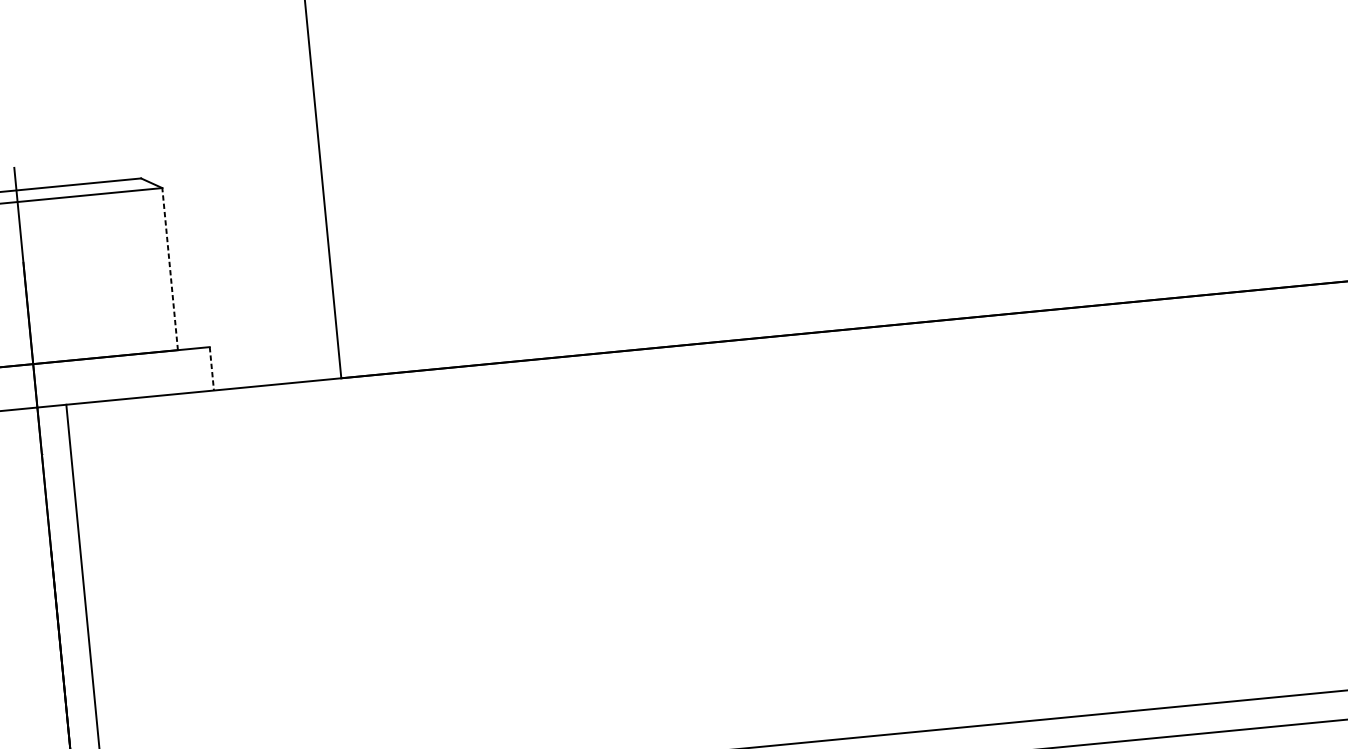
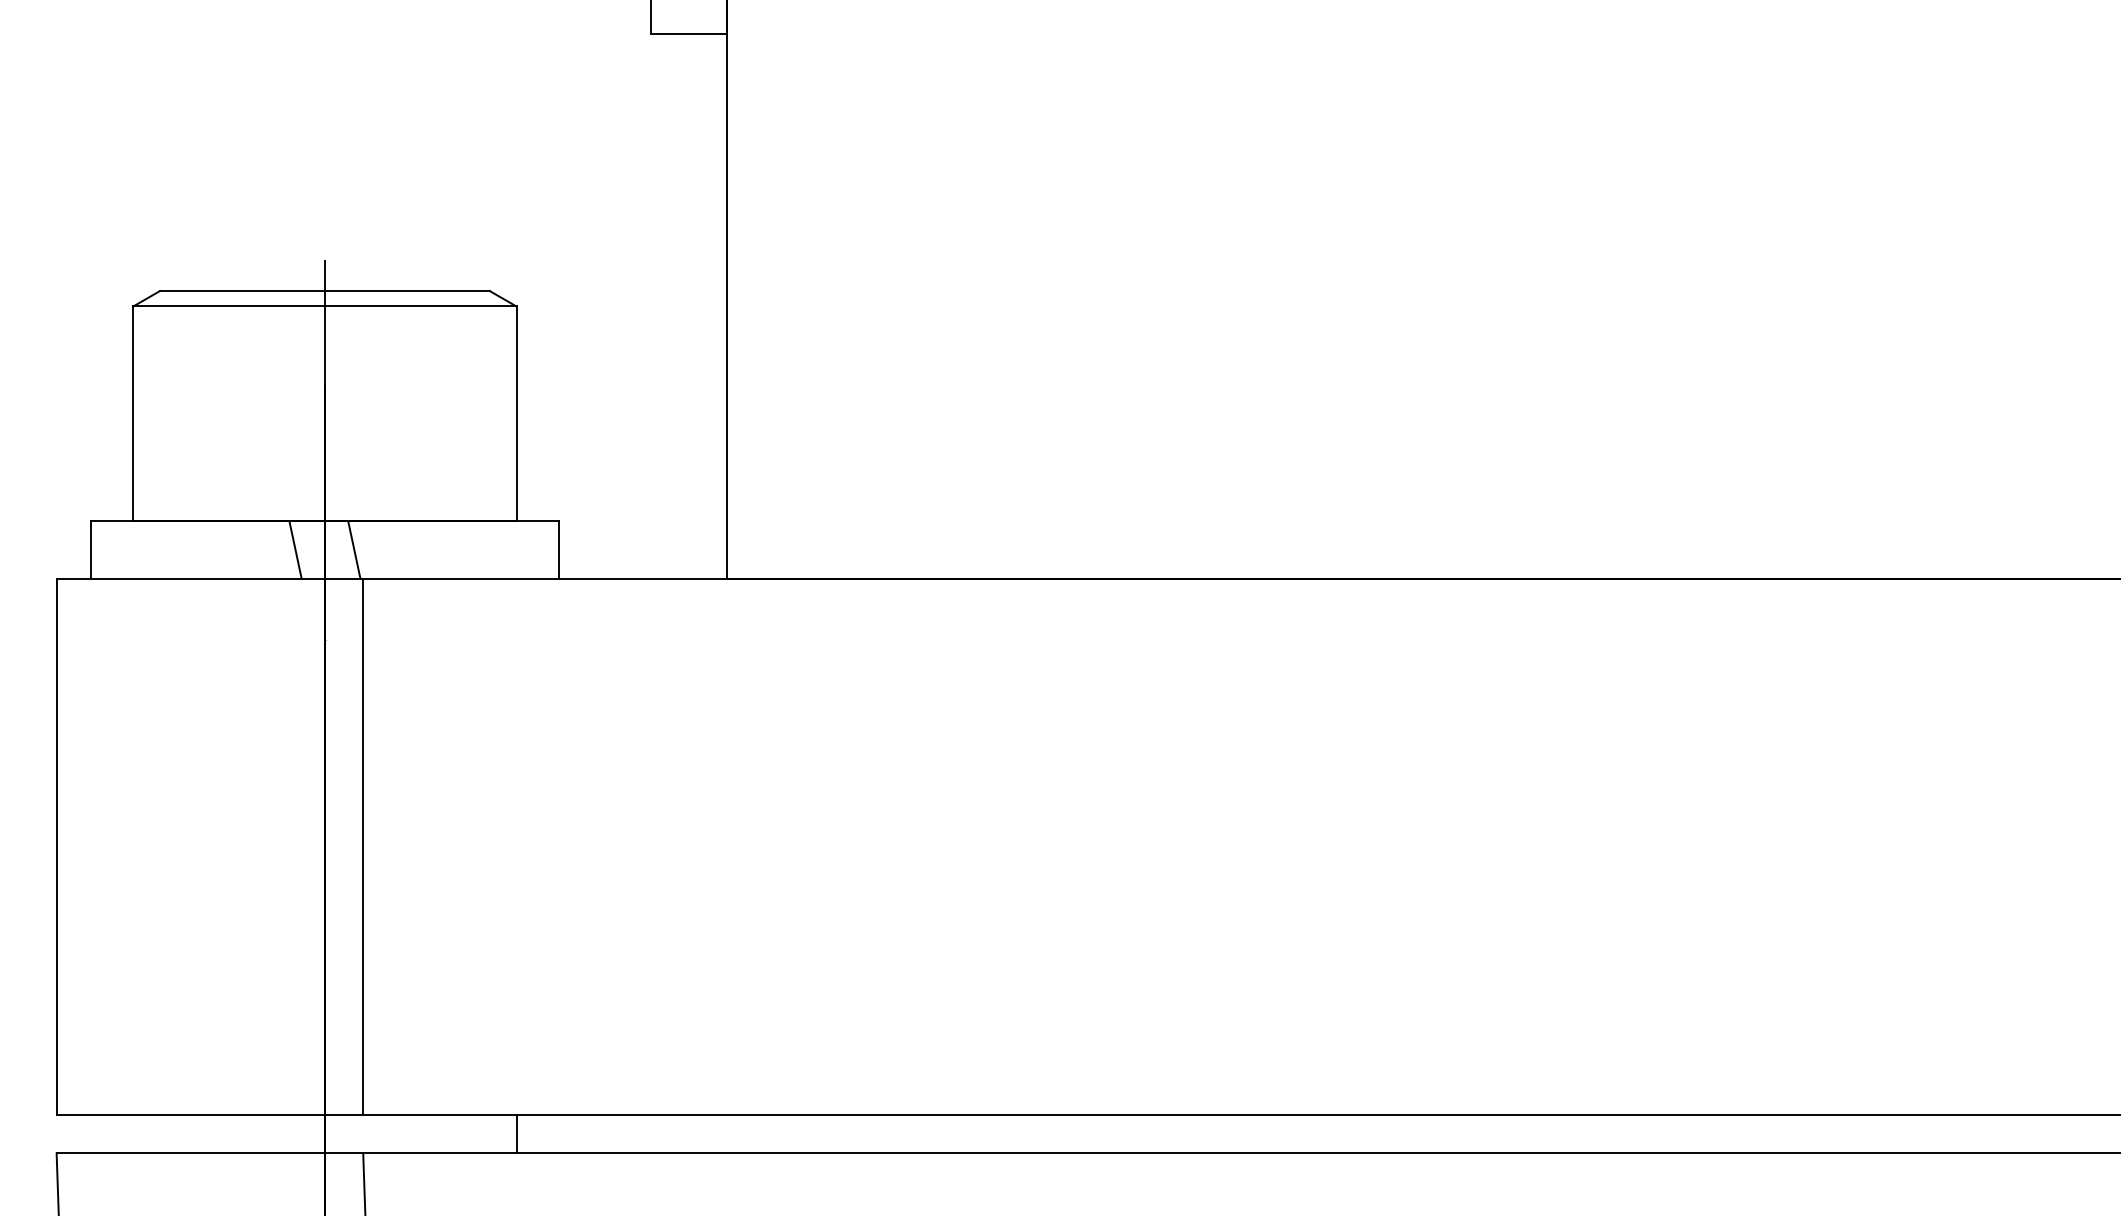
line: (170, 268) -> (516, 413), dashed -> solid
line: (211, 368) -> (558, 549), dashed -> solid
line: (57, 383) -> (354, 549), added
line: (13, 387) -> (295, 549), added

